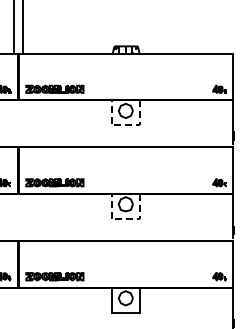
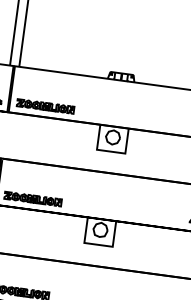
line: (125, 125) -> (110, 151), dashed -> solid
line: (125, 219) -> (98, 244), dashed -> solid

